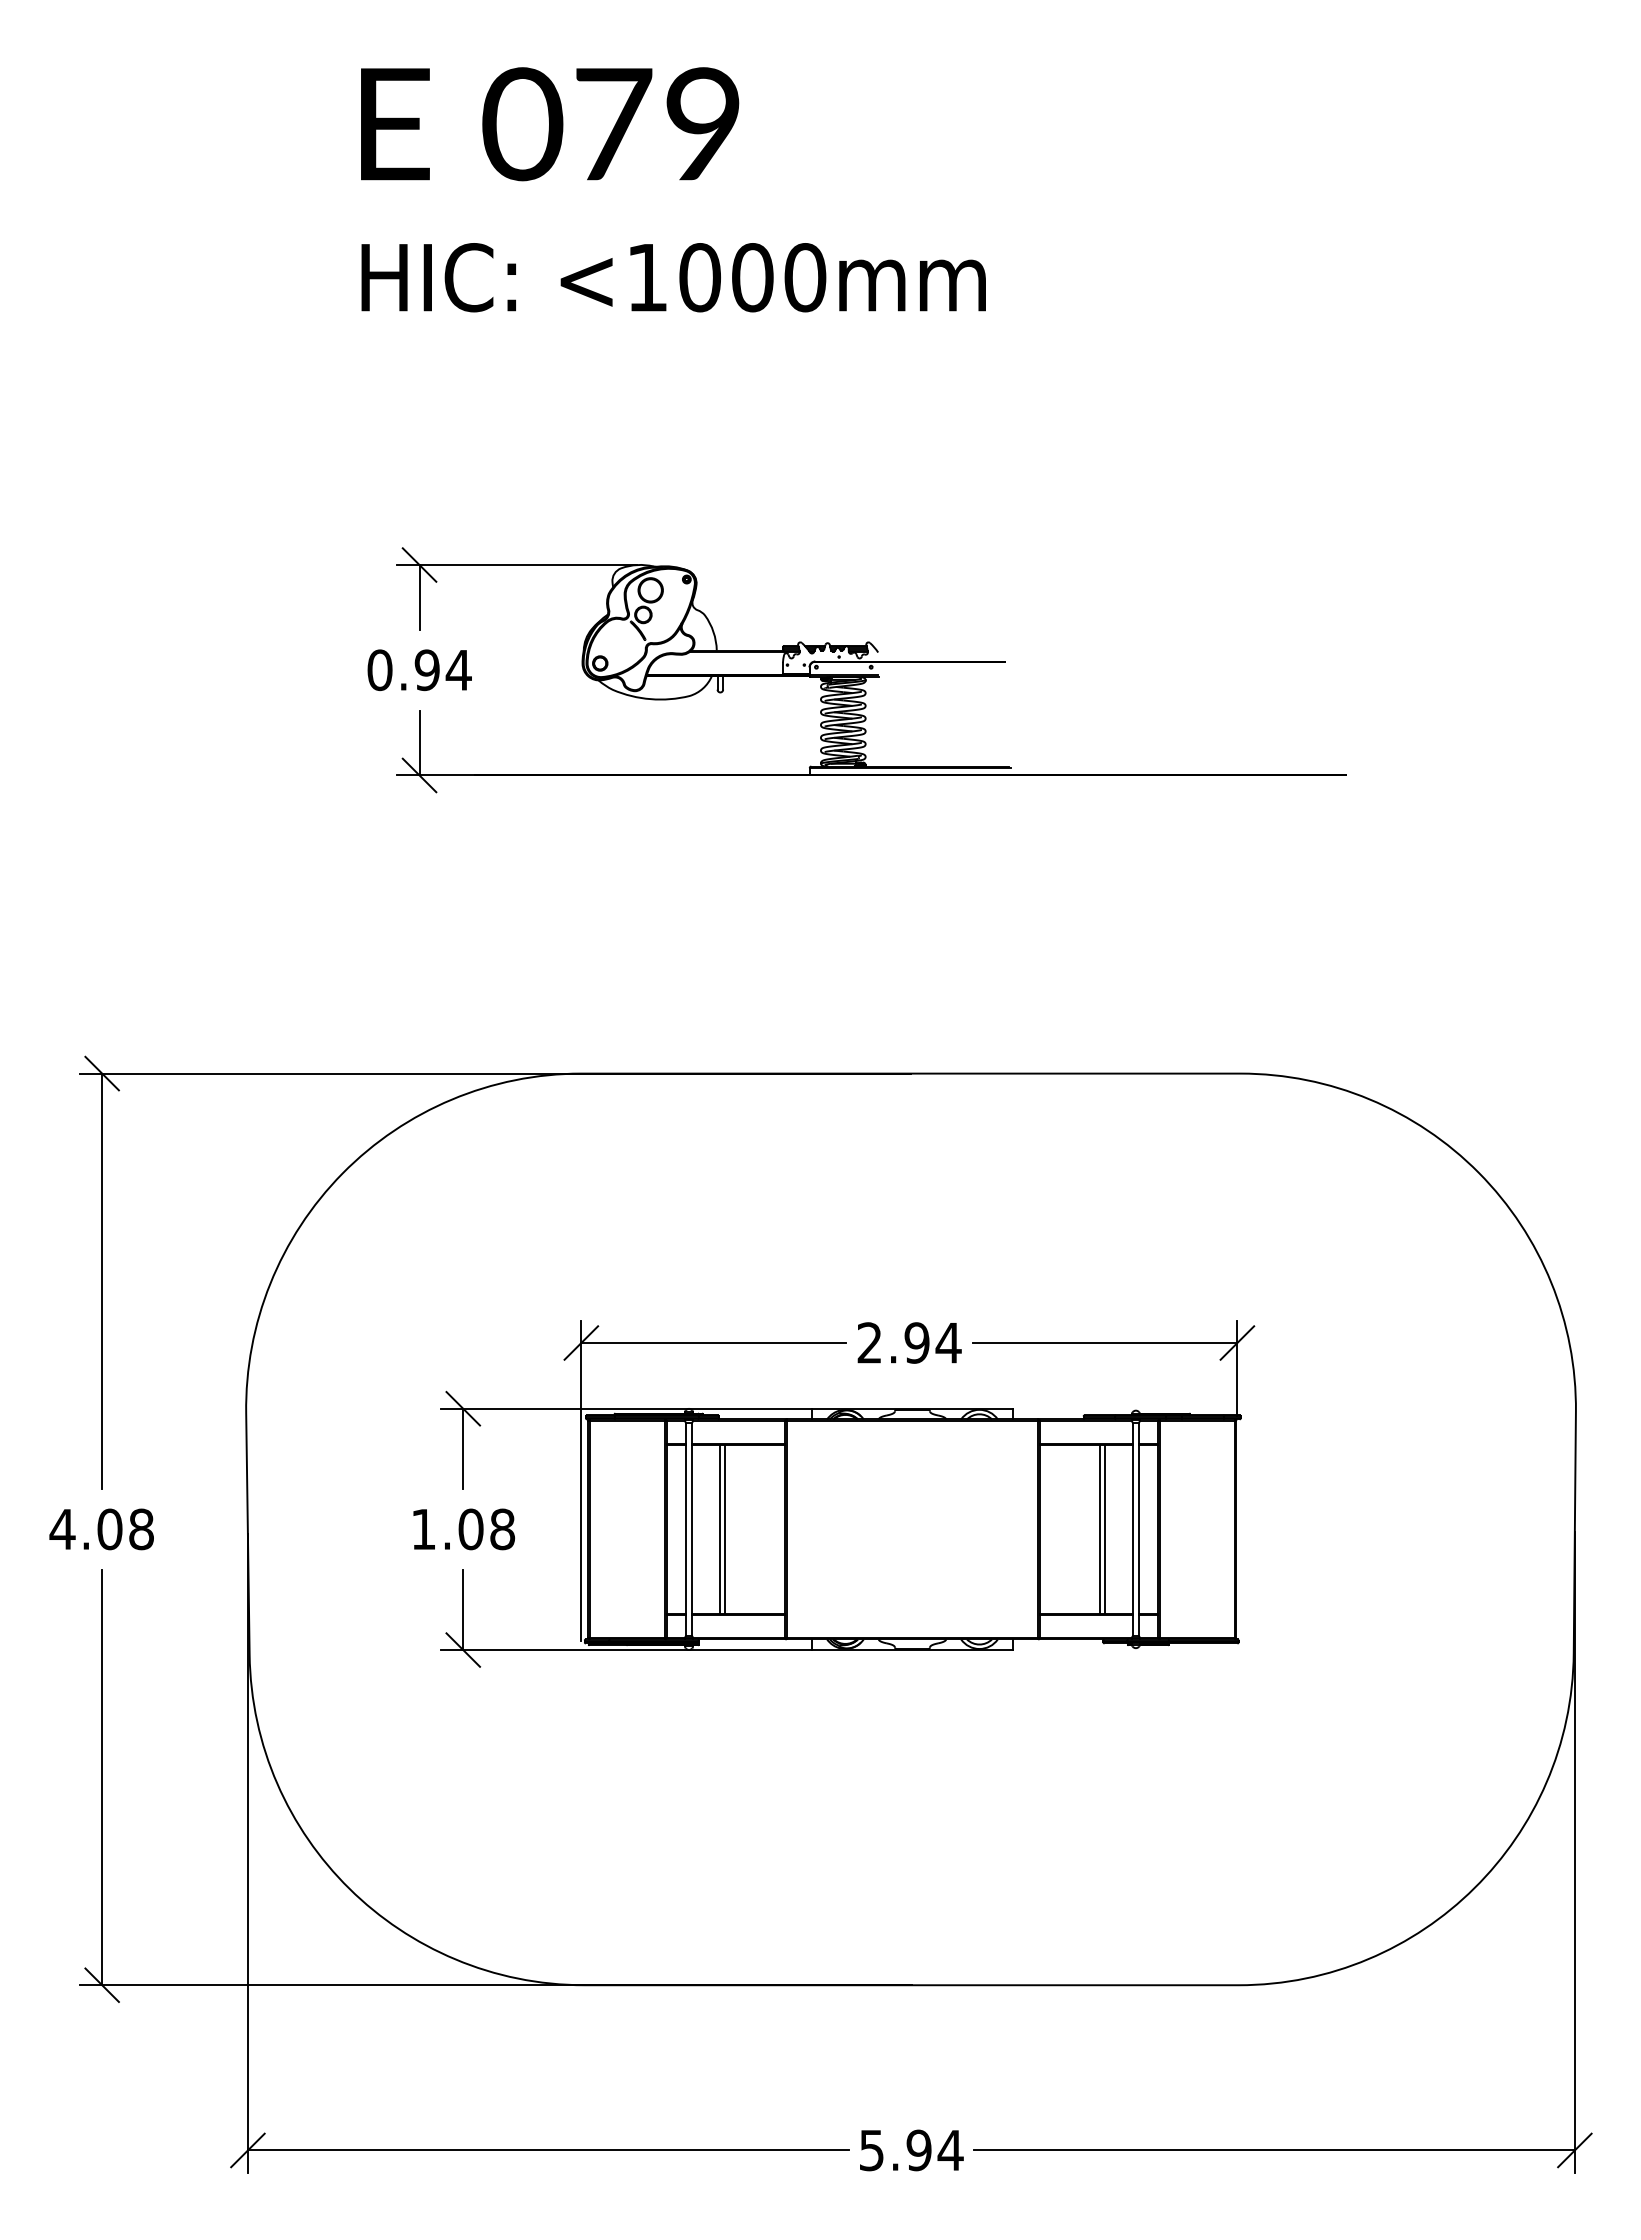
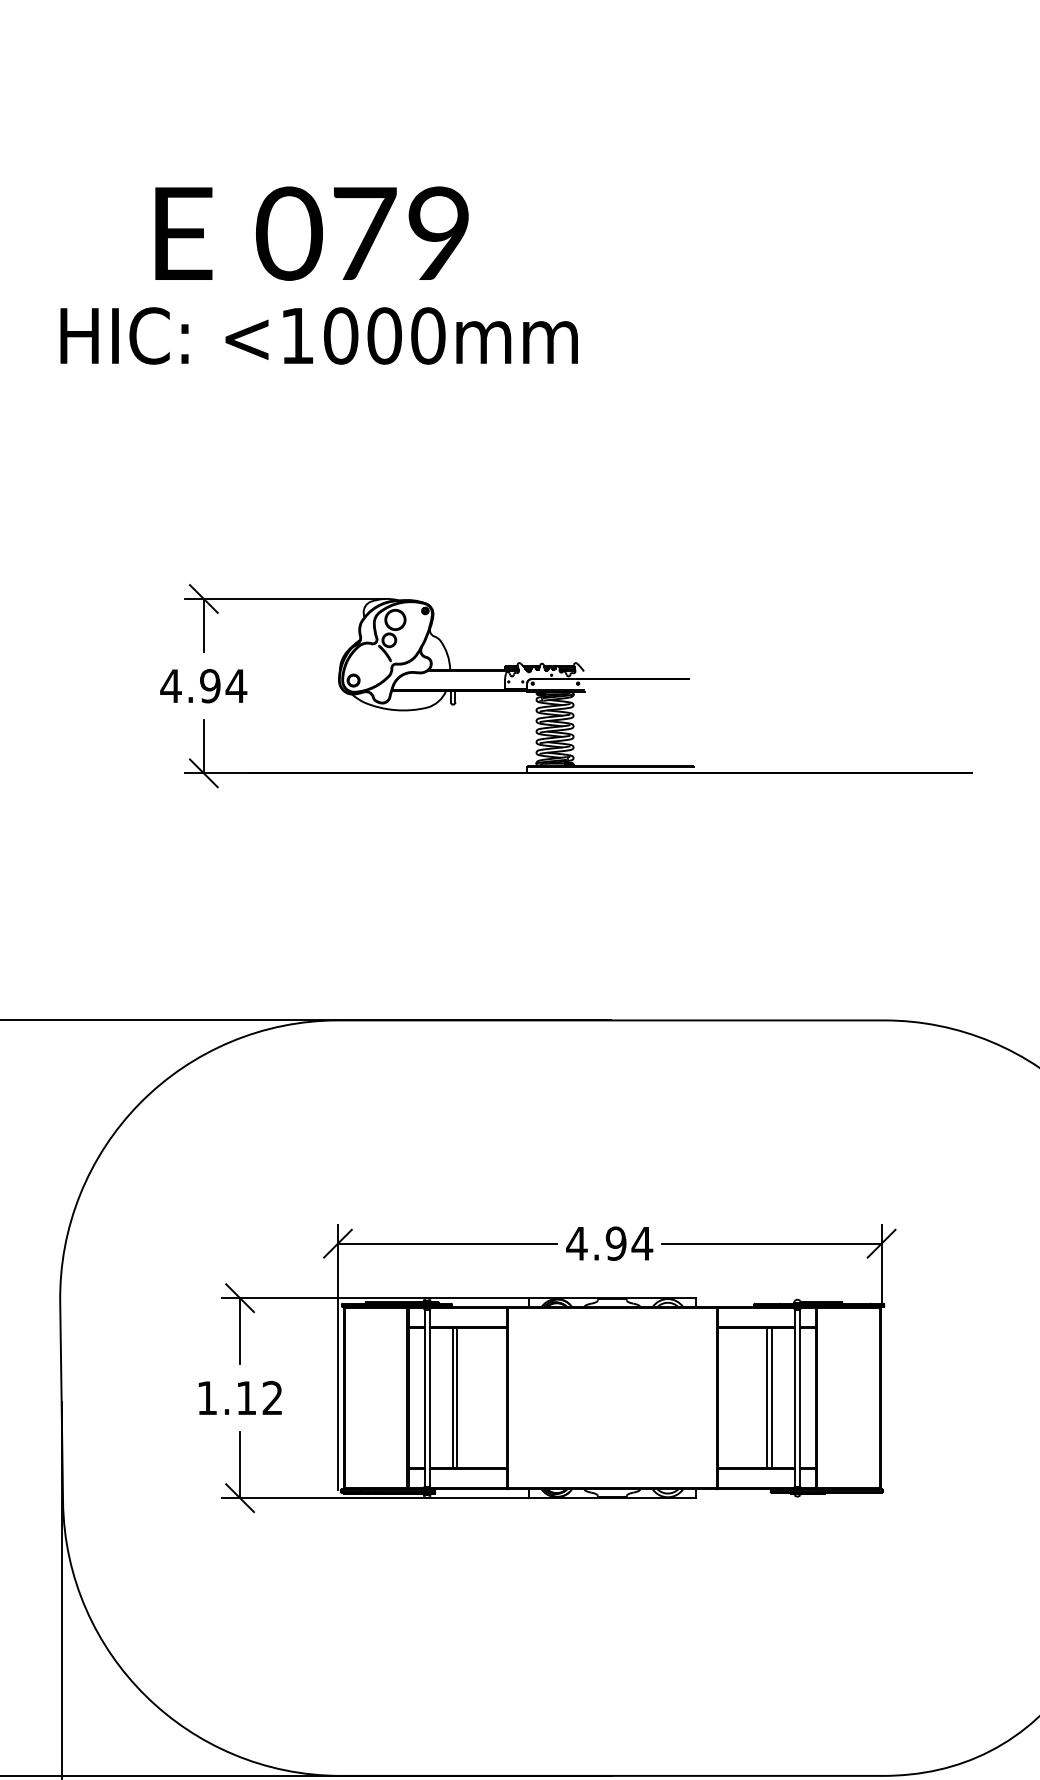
text: (673, 277) -> (319, 335), moved
text: (379, 670) -> (170, 686), 0.94 -> 4.94
text: (869, 1342) -> (576, 1243), 2.94 -> 4.94
text: (486, 1529) -> (259, 1398), 1.08 -> 1.12

